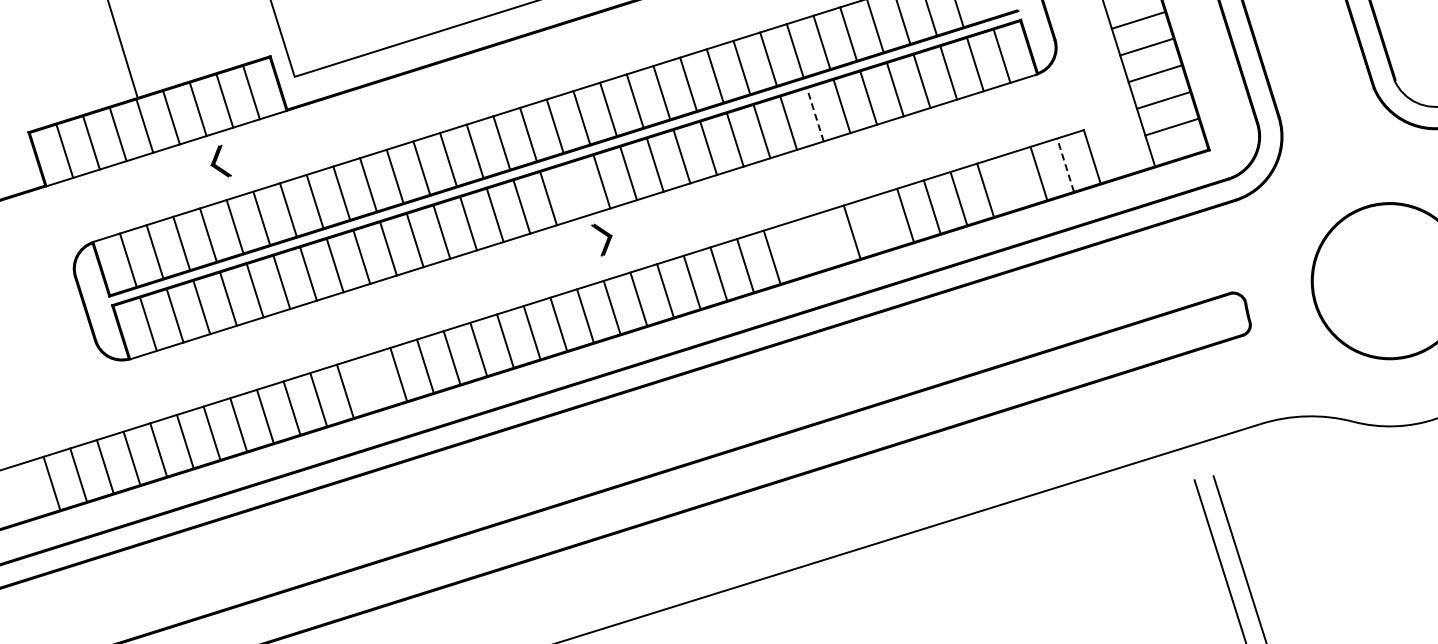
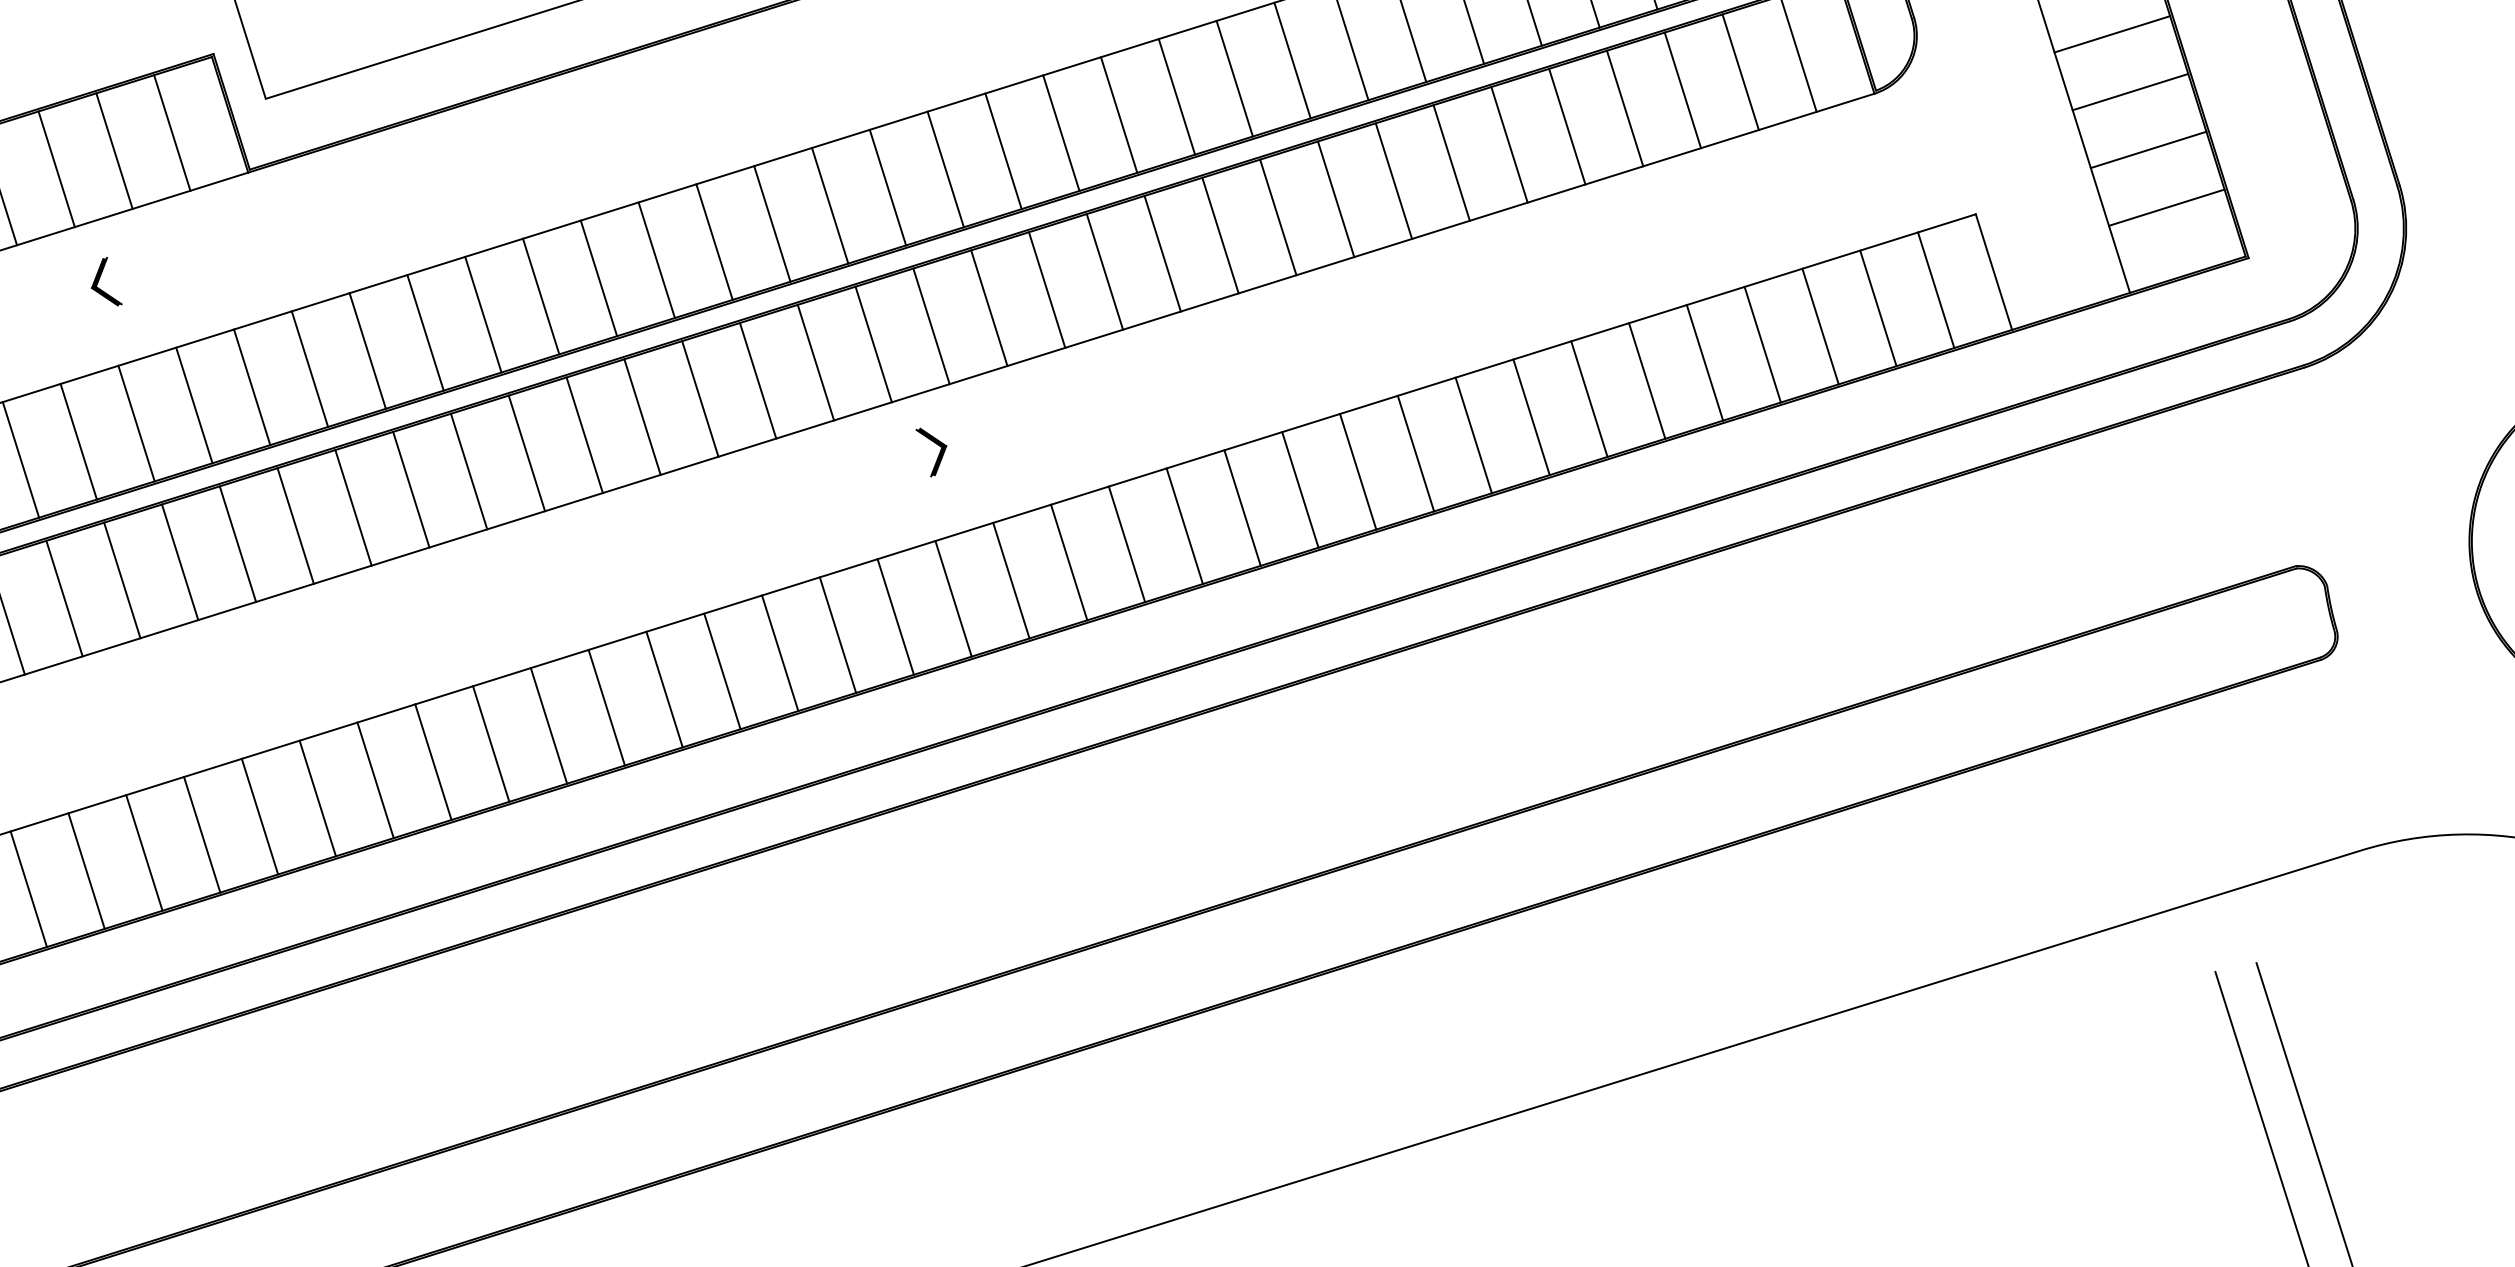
line: (815, 114) -> (1394, 180), dashed -> solid
part: (221, 161) -> (107, 282), size x0.71
line: (1065, 165) -> (1935, 290), dashed -> solid
line: (1011, 181) -> (1818, 325), added
line: (574, 189) -> (872, 342), added
line: (878, 223) -> (1530, 416), added
part: (601, 239) -> (930, 451), size x0.71
line: (825, 240) -> (1415, 453), added
line: (798, 248) -> (1357, 470), added
line: (371, 382) -> (432, 761), added

